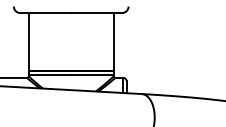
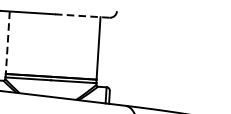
line: (96, 13) -> (82, 16), solid -> dashed
line: (28, 42) -> (7, 42), solid -> dashed

